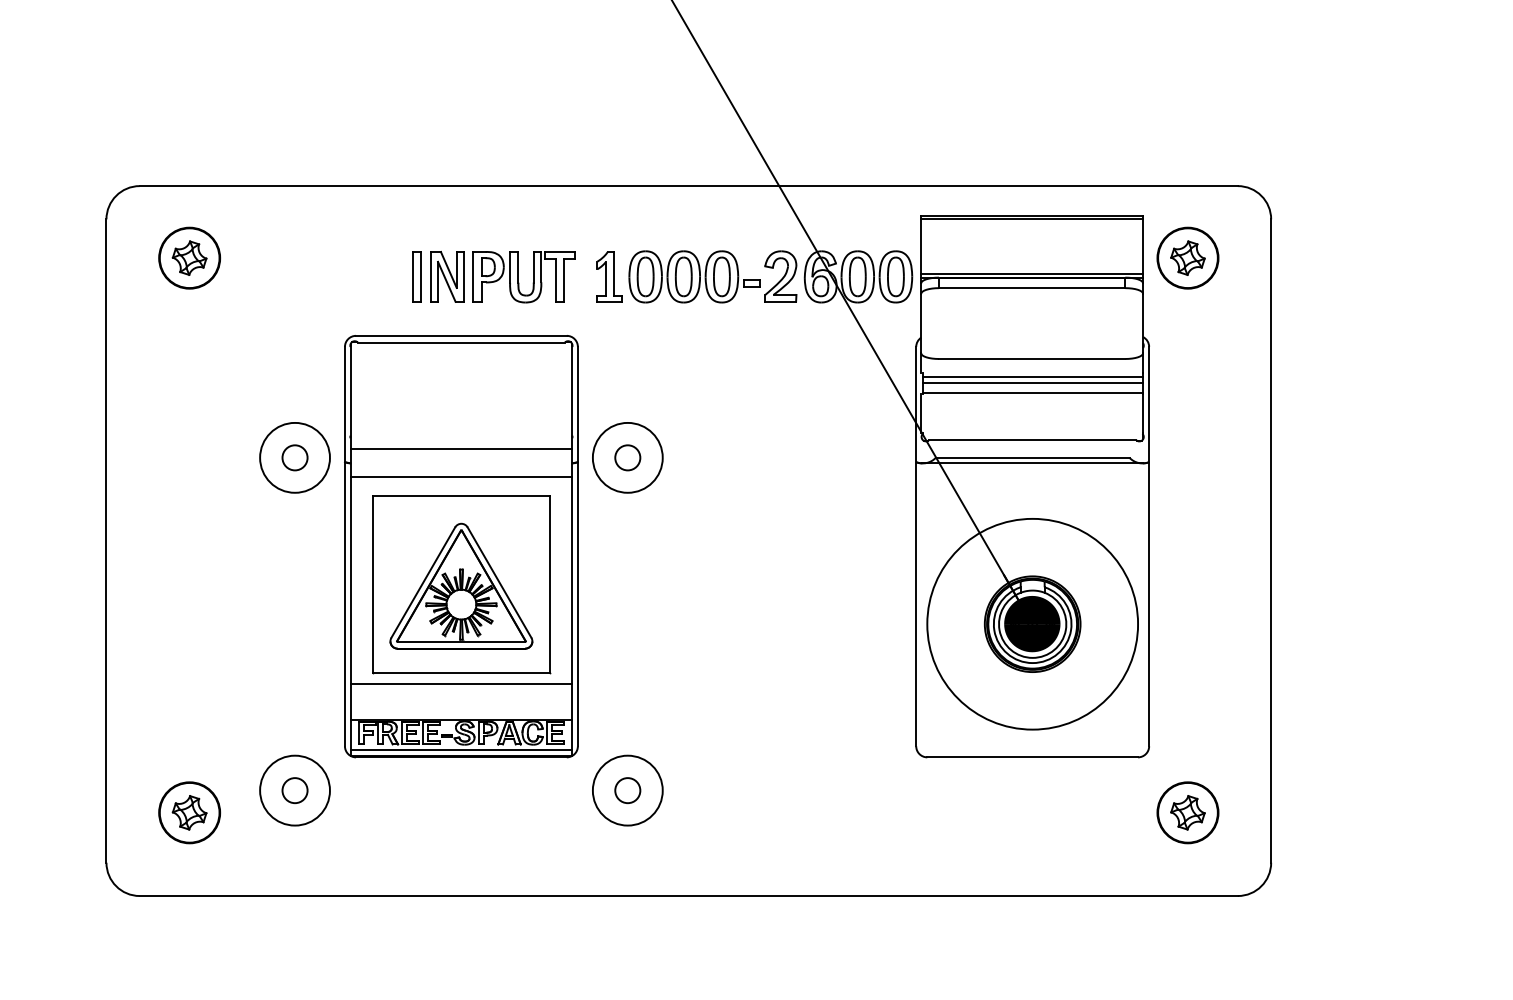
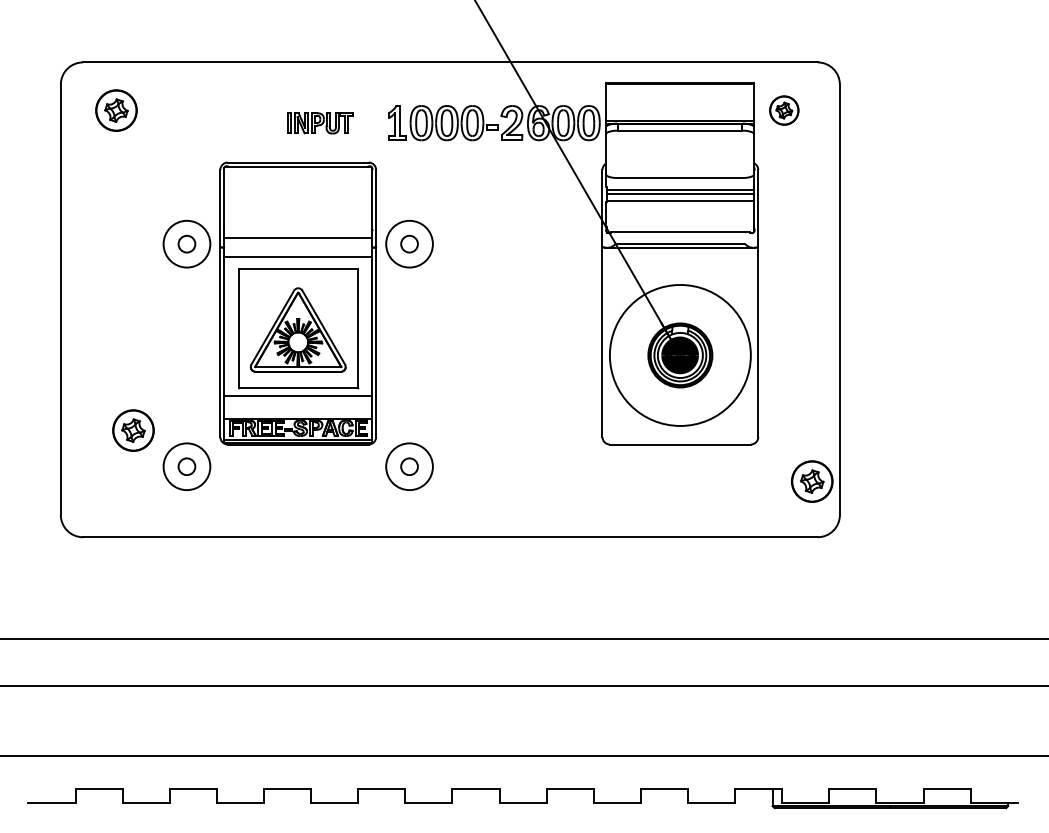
part: (1188, 258) -> (784, 110), size x0.7
part: (493, 277) -> (319, 123), size x0.6
part: (189, 812) -> (133, 430), moved
part: (1188, 812) -> (812, 481), moved

